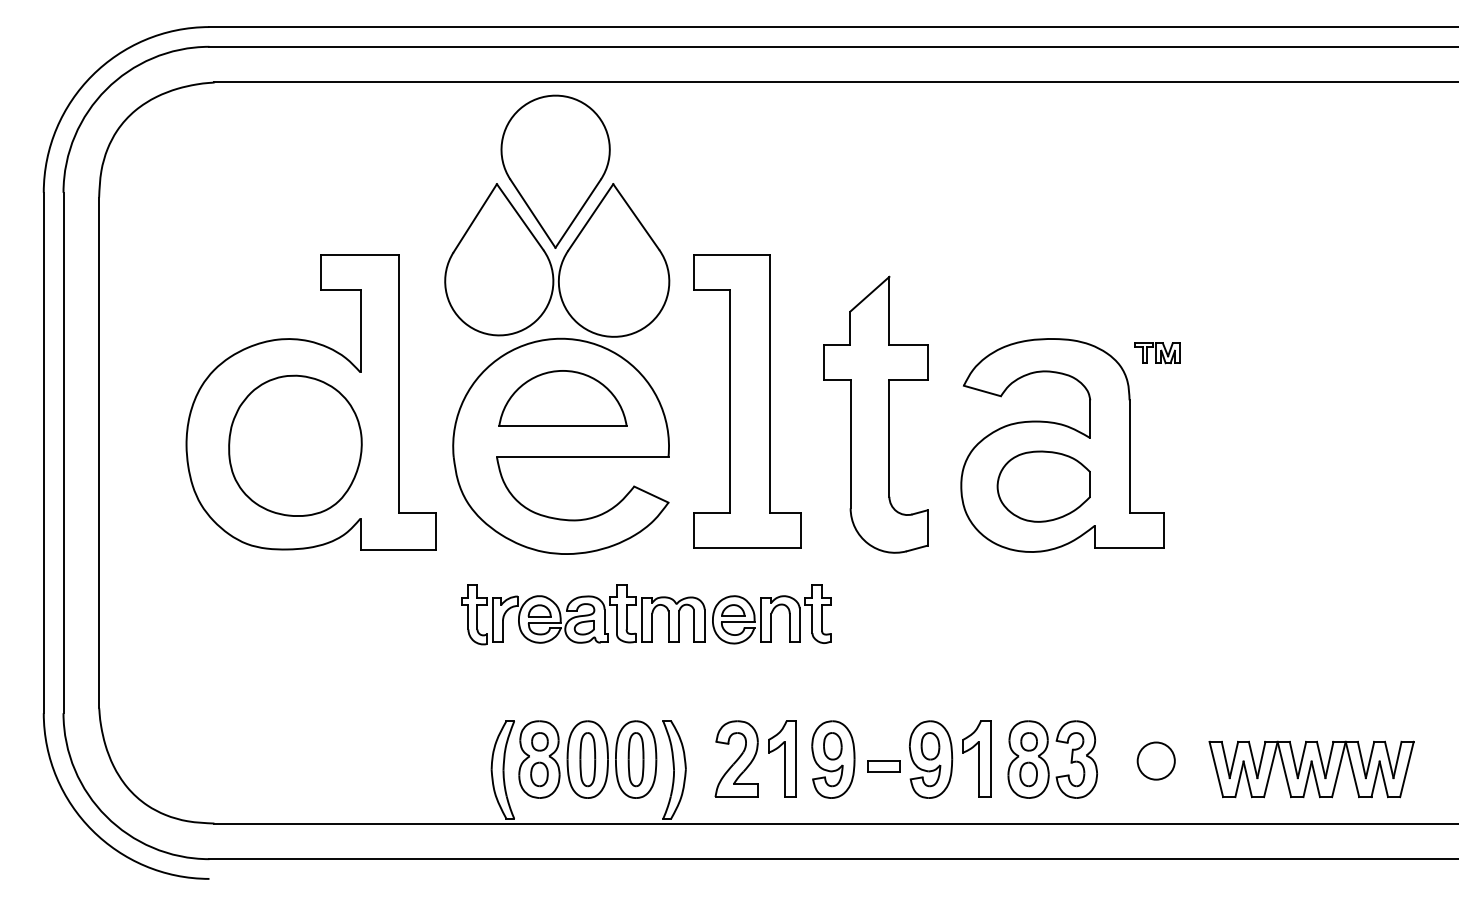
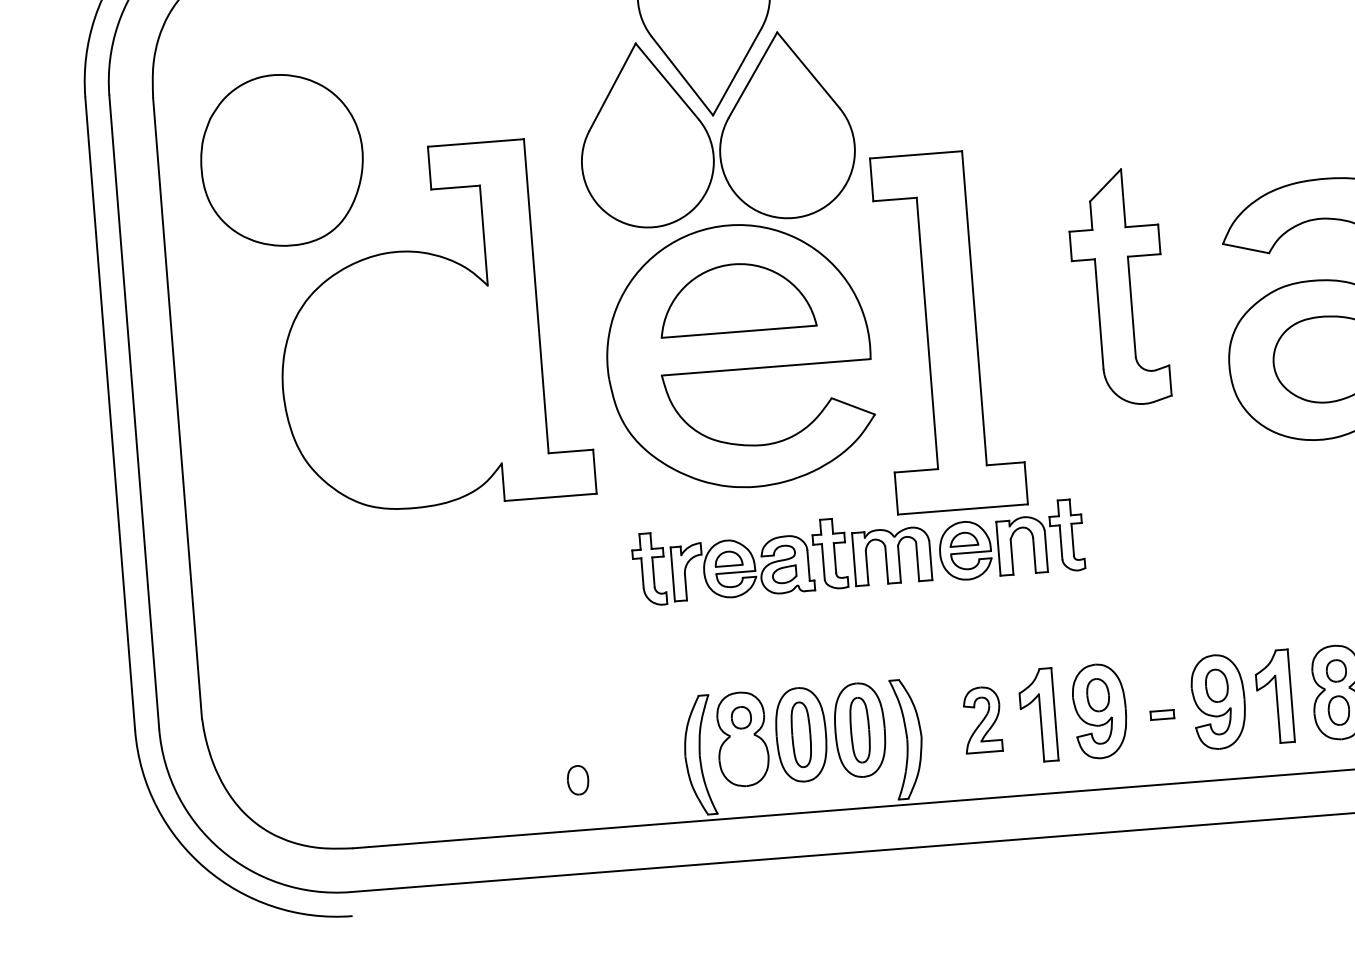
part: (747, 401) -> (949, 331), moved
part: (875, 414) -> (1118, 287), size x0.7
part: (295, 445) -> (282, 159), moved
part: (736, 758) -> (982, 719), size x0.7
part: (883, 766) -> (1161, 714), size x0.6
part: (539, 774) -> (578, 780), moved

